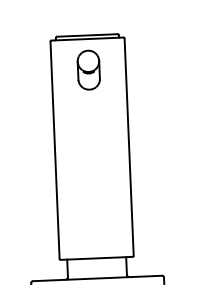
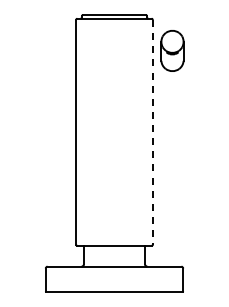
part: (88, 69) -> (172, 50), moved
line: (128, 147) -> (152, 132), solid -> dashed

